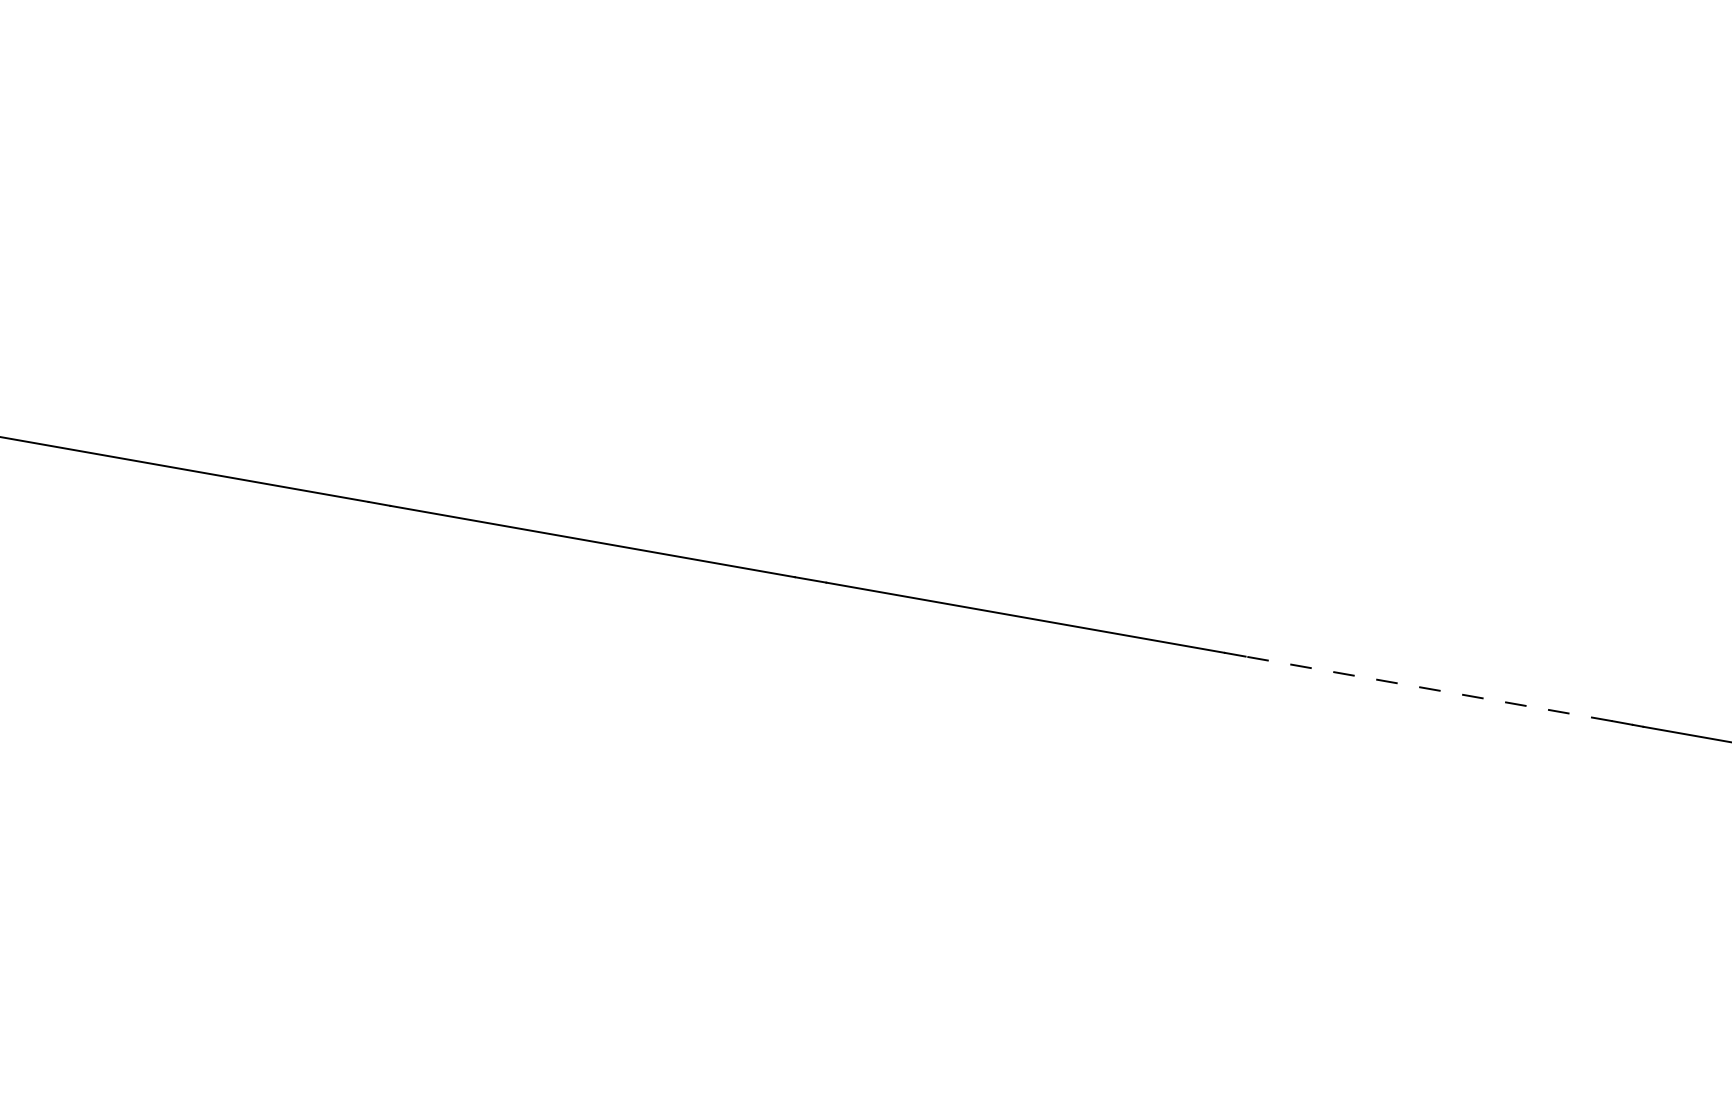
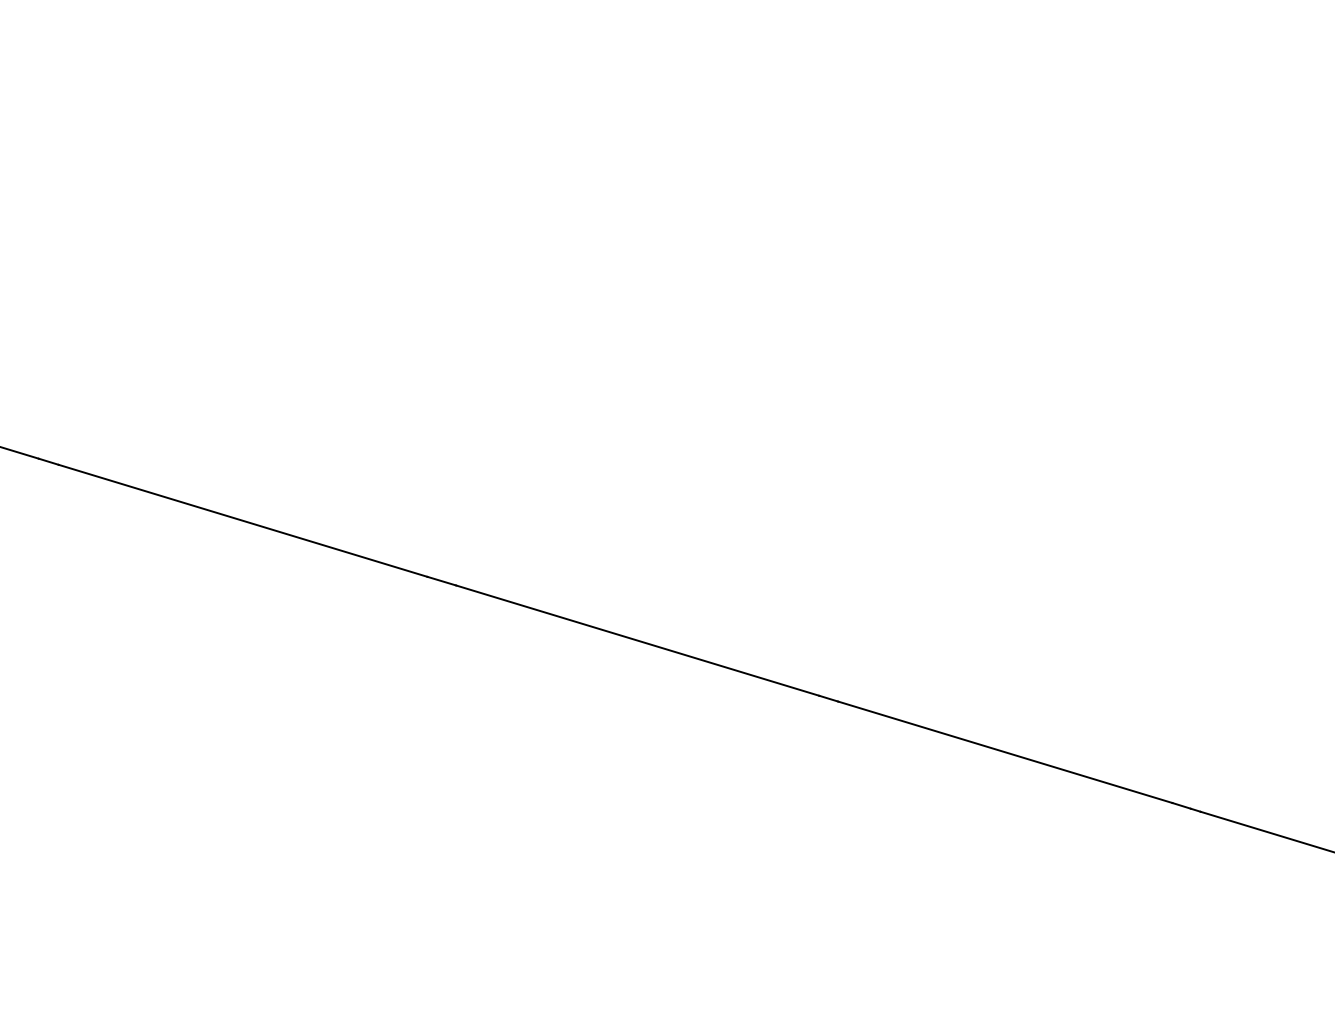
line: (1428, 688) -> (1004, 751), dashed -> solid

